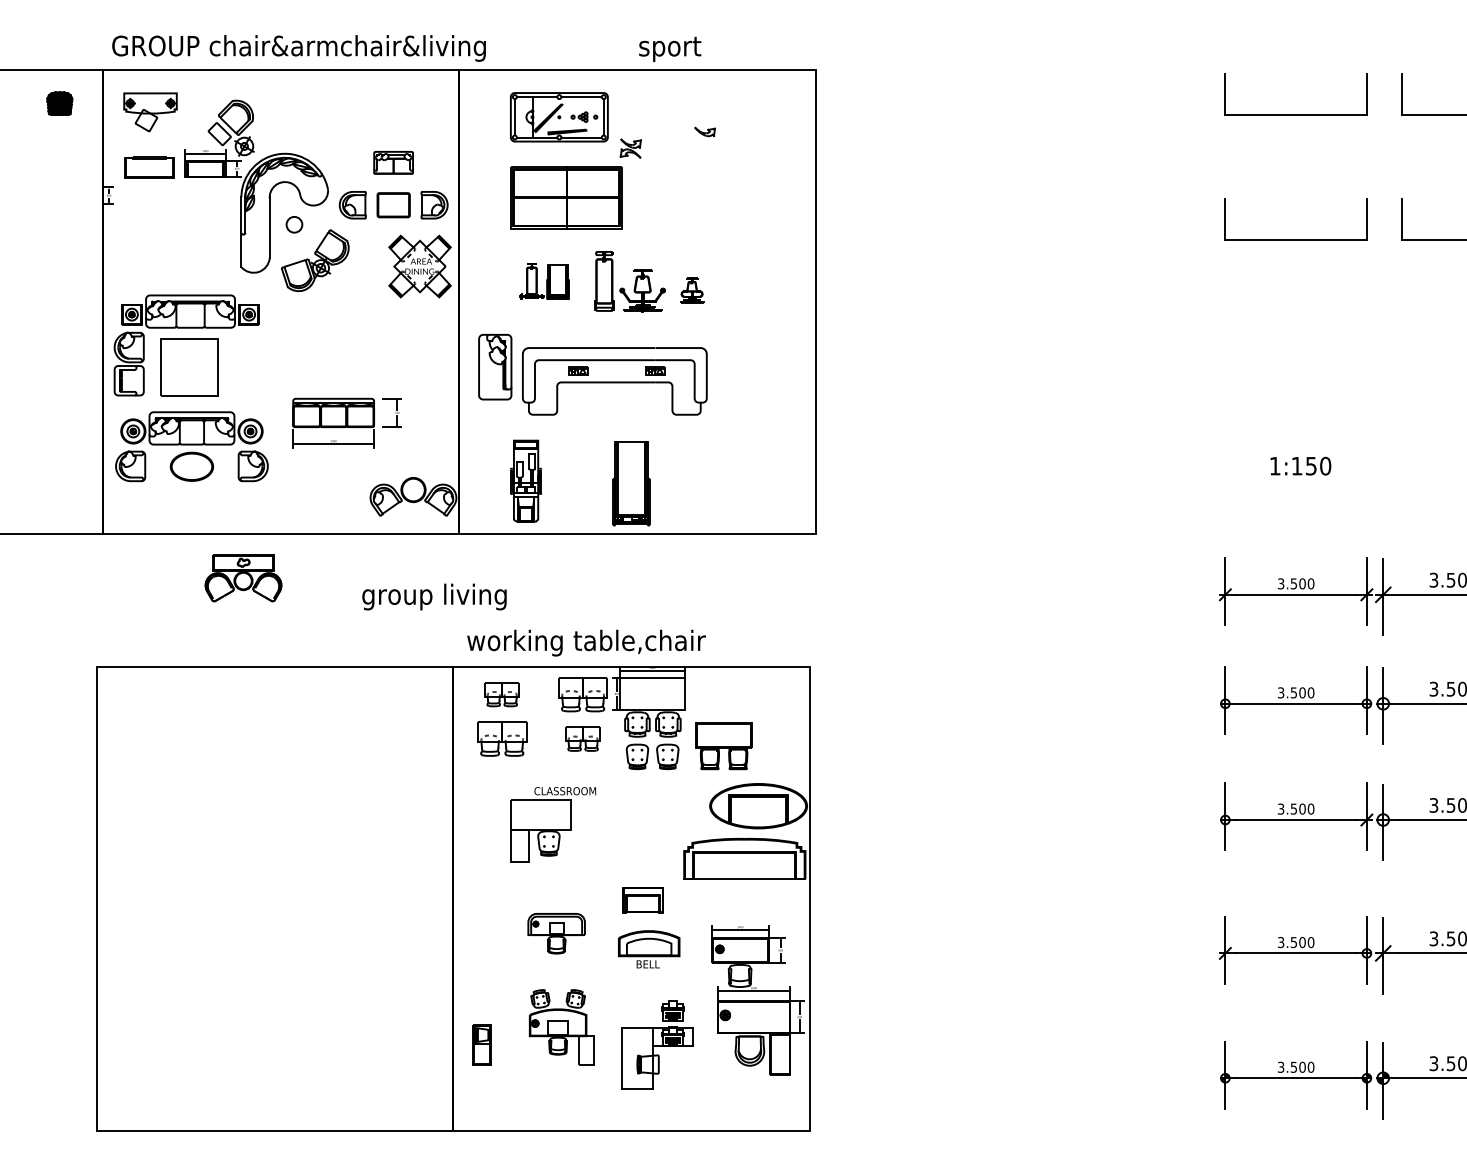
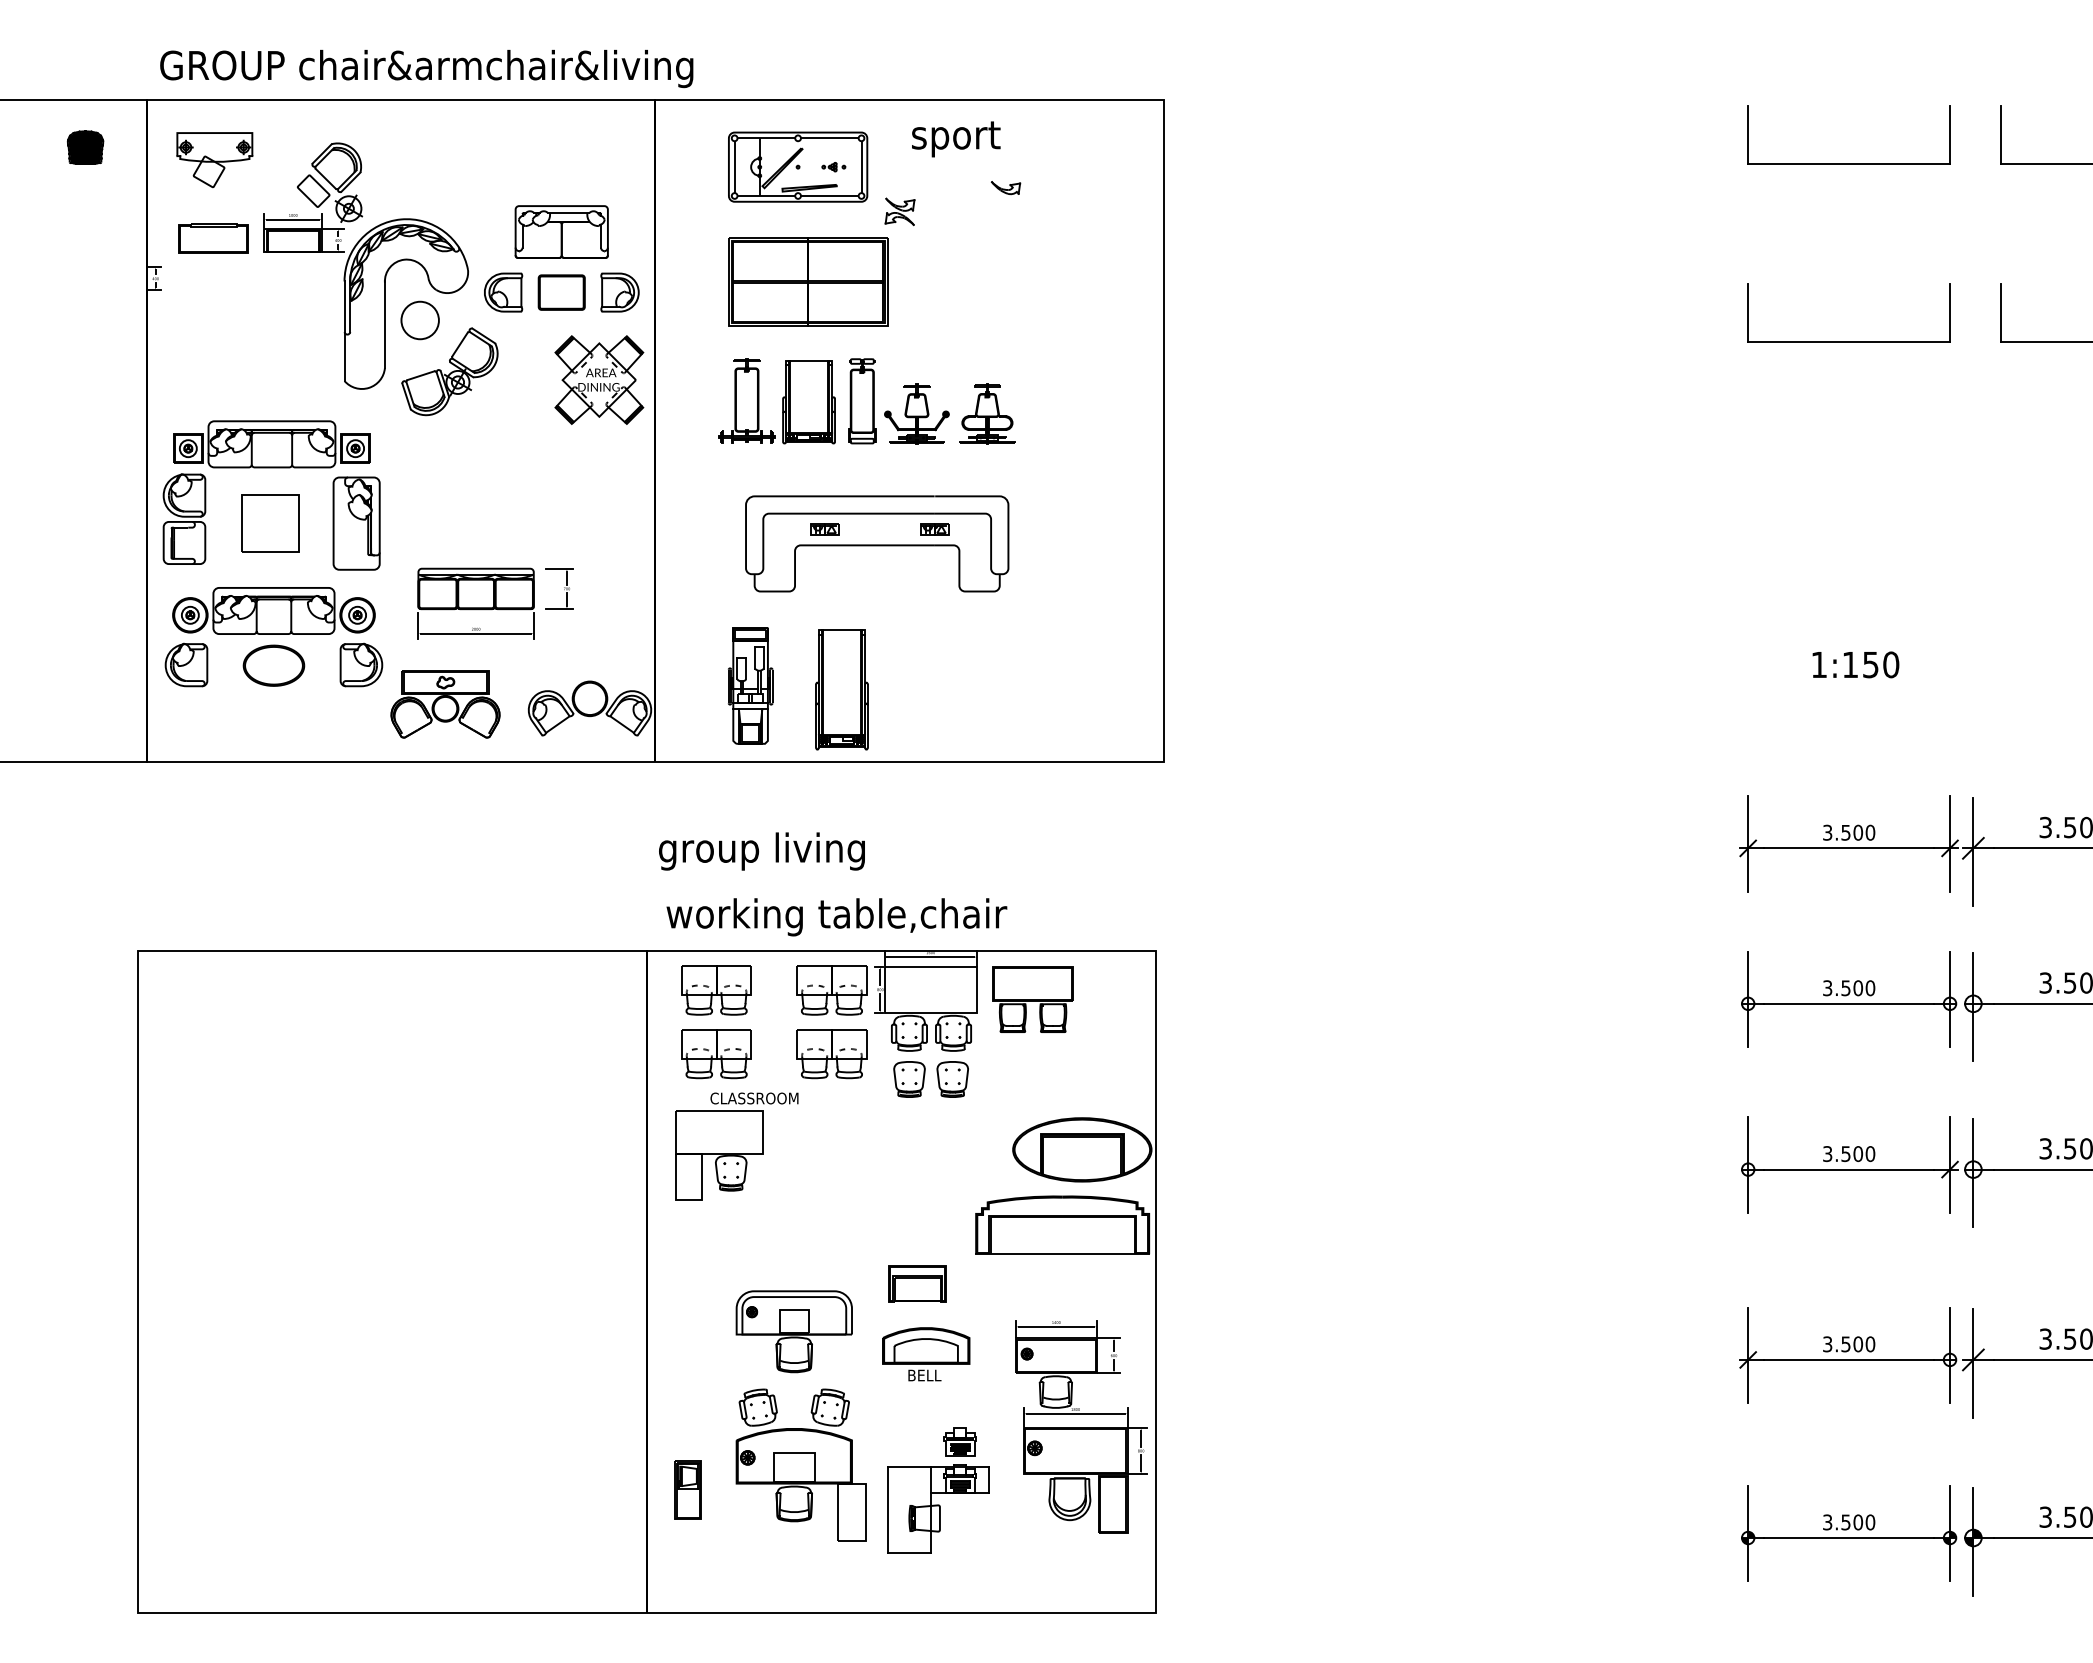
text: (670, 49) -> (956, 139), moved
part: (584, 117) -> (833, 167), size x0.62
part: (393, 162) -> (561, 231), size x1.67
circle: (293, 224) -> (419, 320), size x1.67
part: (544, 281) -> (776, 401), size x1.67
part: (692, 289) -> (987, 413), size x1.67
part: (189, 367) -> (270, 523), size x0.71
part: (495, 367) -> (356, 523), moved
part: (631, 483) -> (841, 689), moved
part: (243, 578) -> (445, 704), moved
text: (434, 597) -> (761, 851), moved
part: (502, 694) -> (716, 990), size x1.43
part: (582, 739) -> (831, 1054), size x1.43
part: (723, 746) -> (1032, 999), moved
part: (552, 824) -> (736, 1146), moved
part: (556, 933) -> (793, 1331), size x1.43
part: (561, 1026) -> (800, 1464), size x1.43

